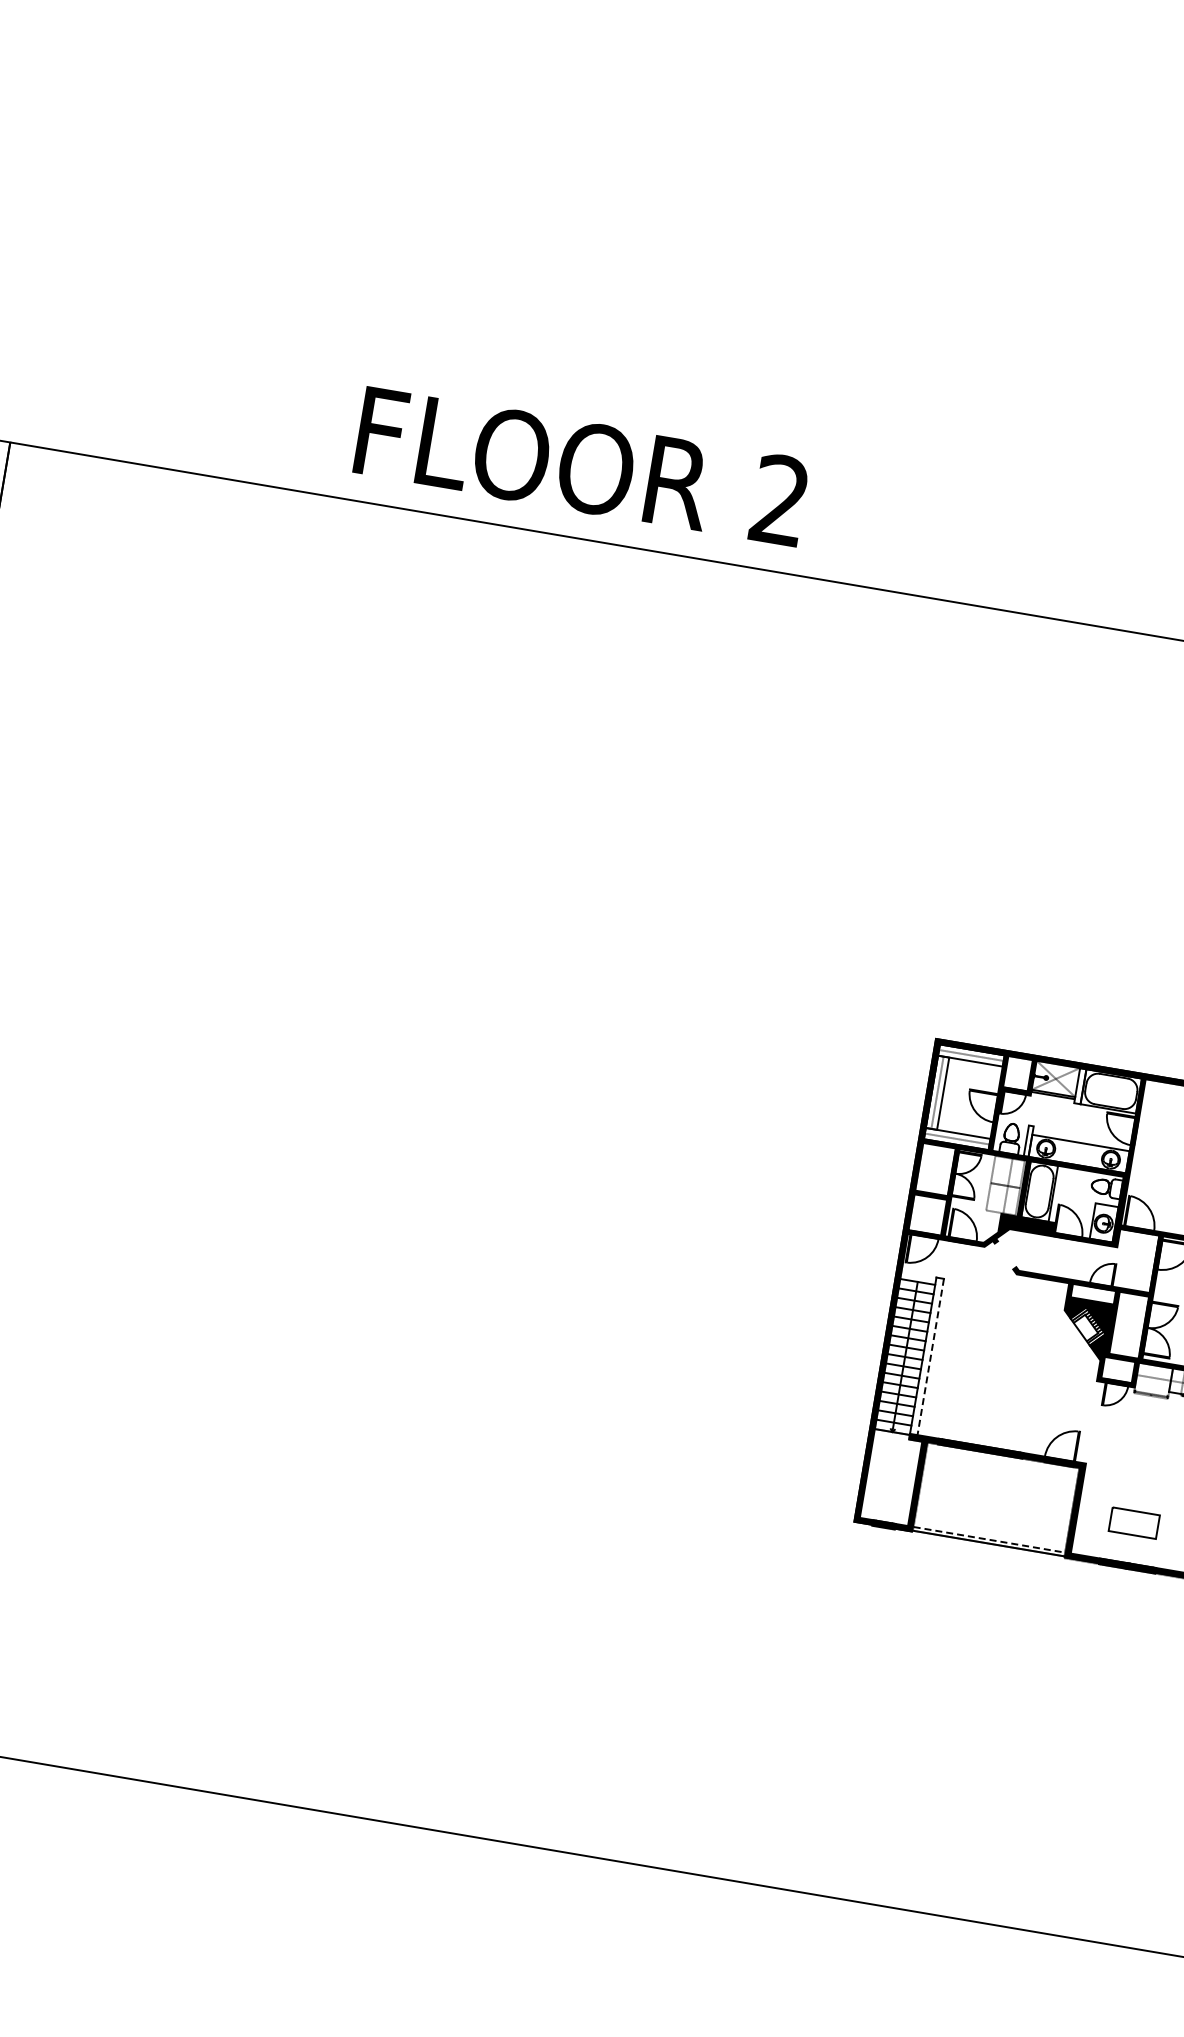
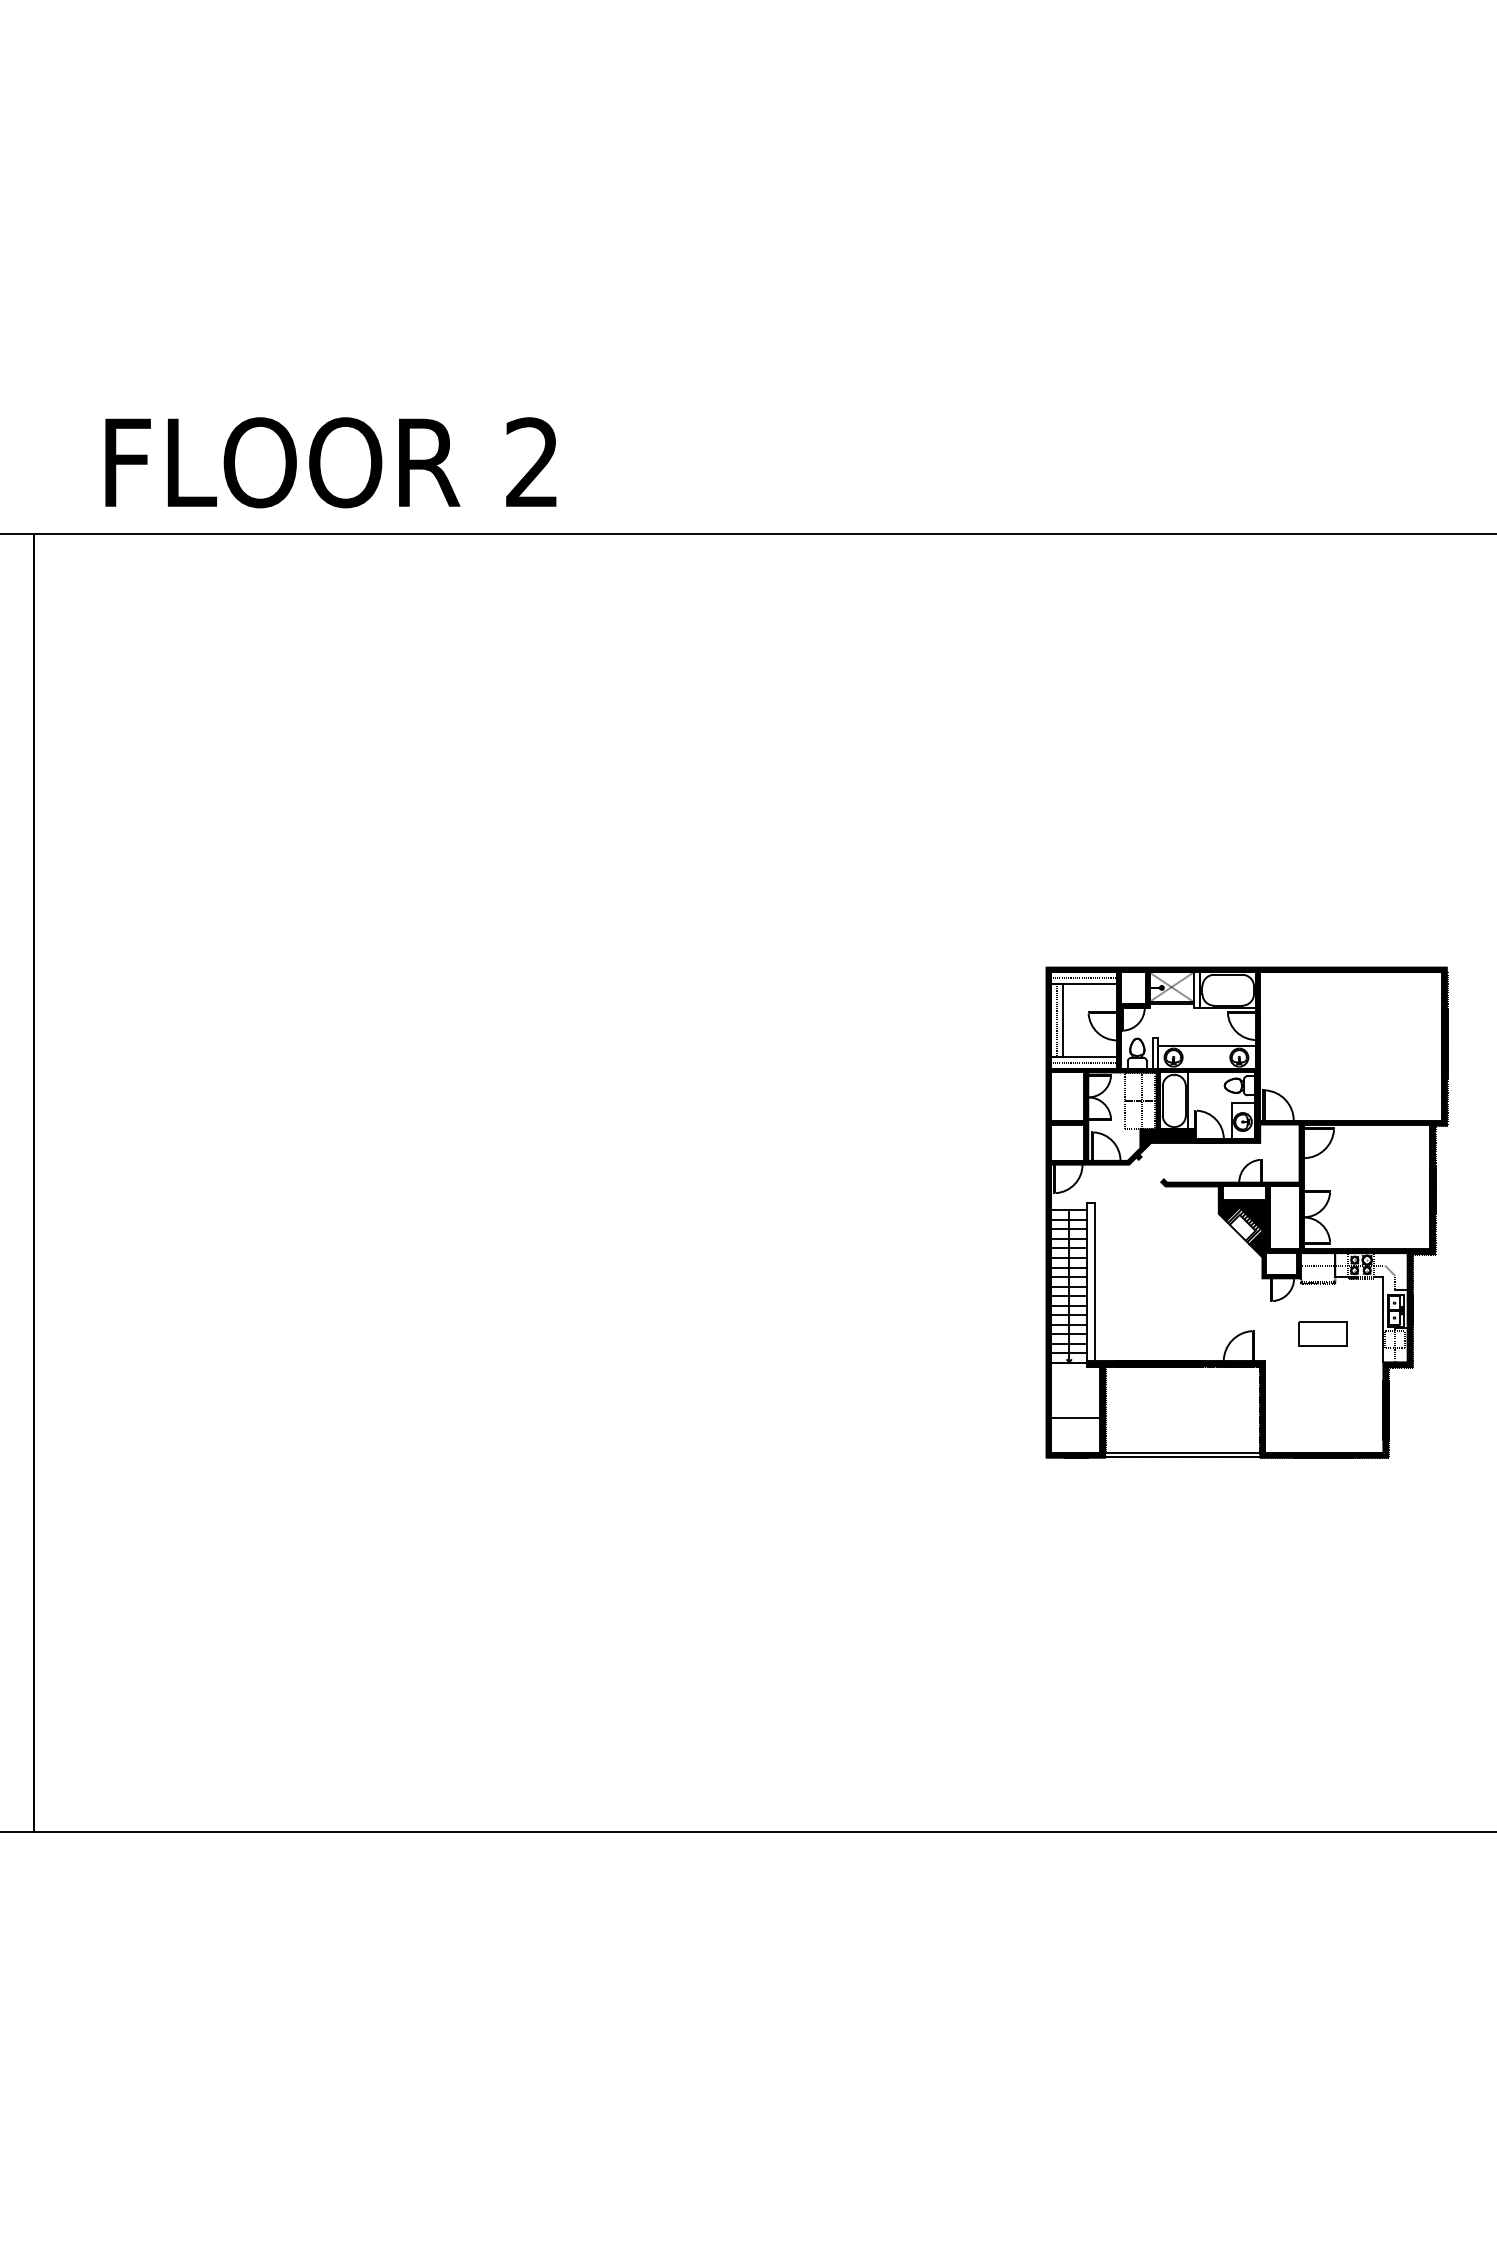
text: (581, 466) -> (330, 462), moved
line: (930, 1357) -> (1094, 1282), dashed -> solid
line: (889, 1488) -> (1075, 1418), added
part: (1133, 1522) -> (1322, 1333), moved
line: (989, 1539) -> (1182, 1452), dashed -> solid

